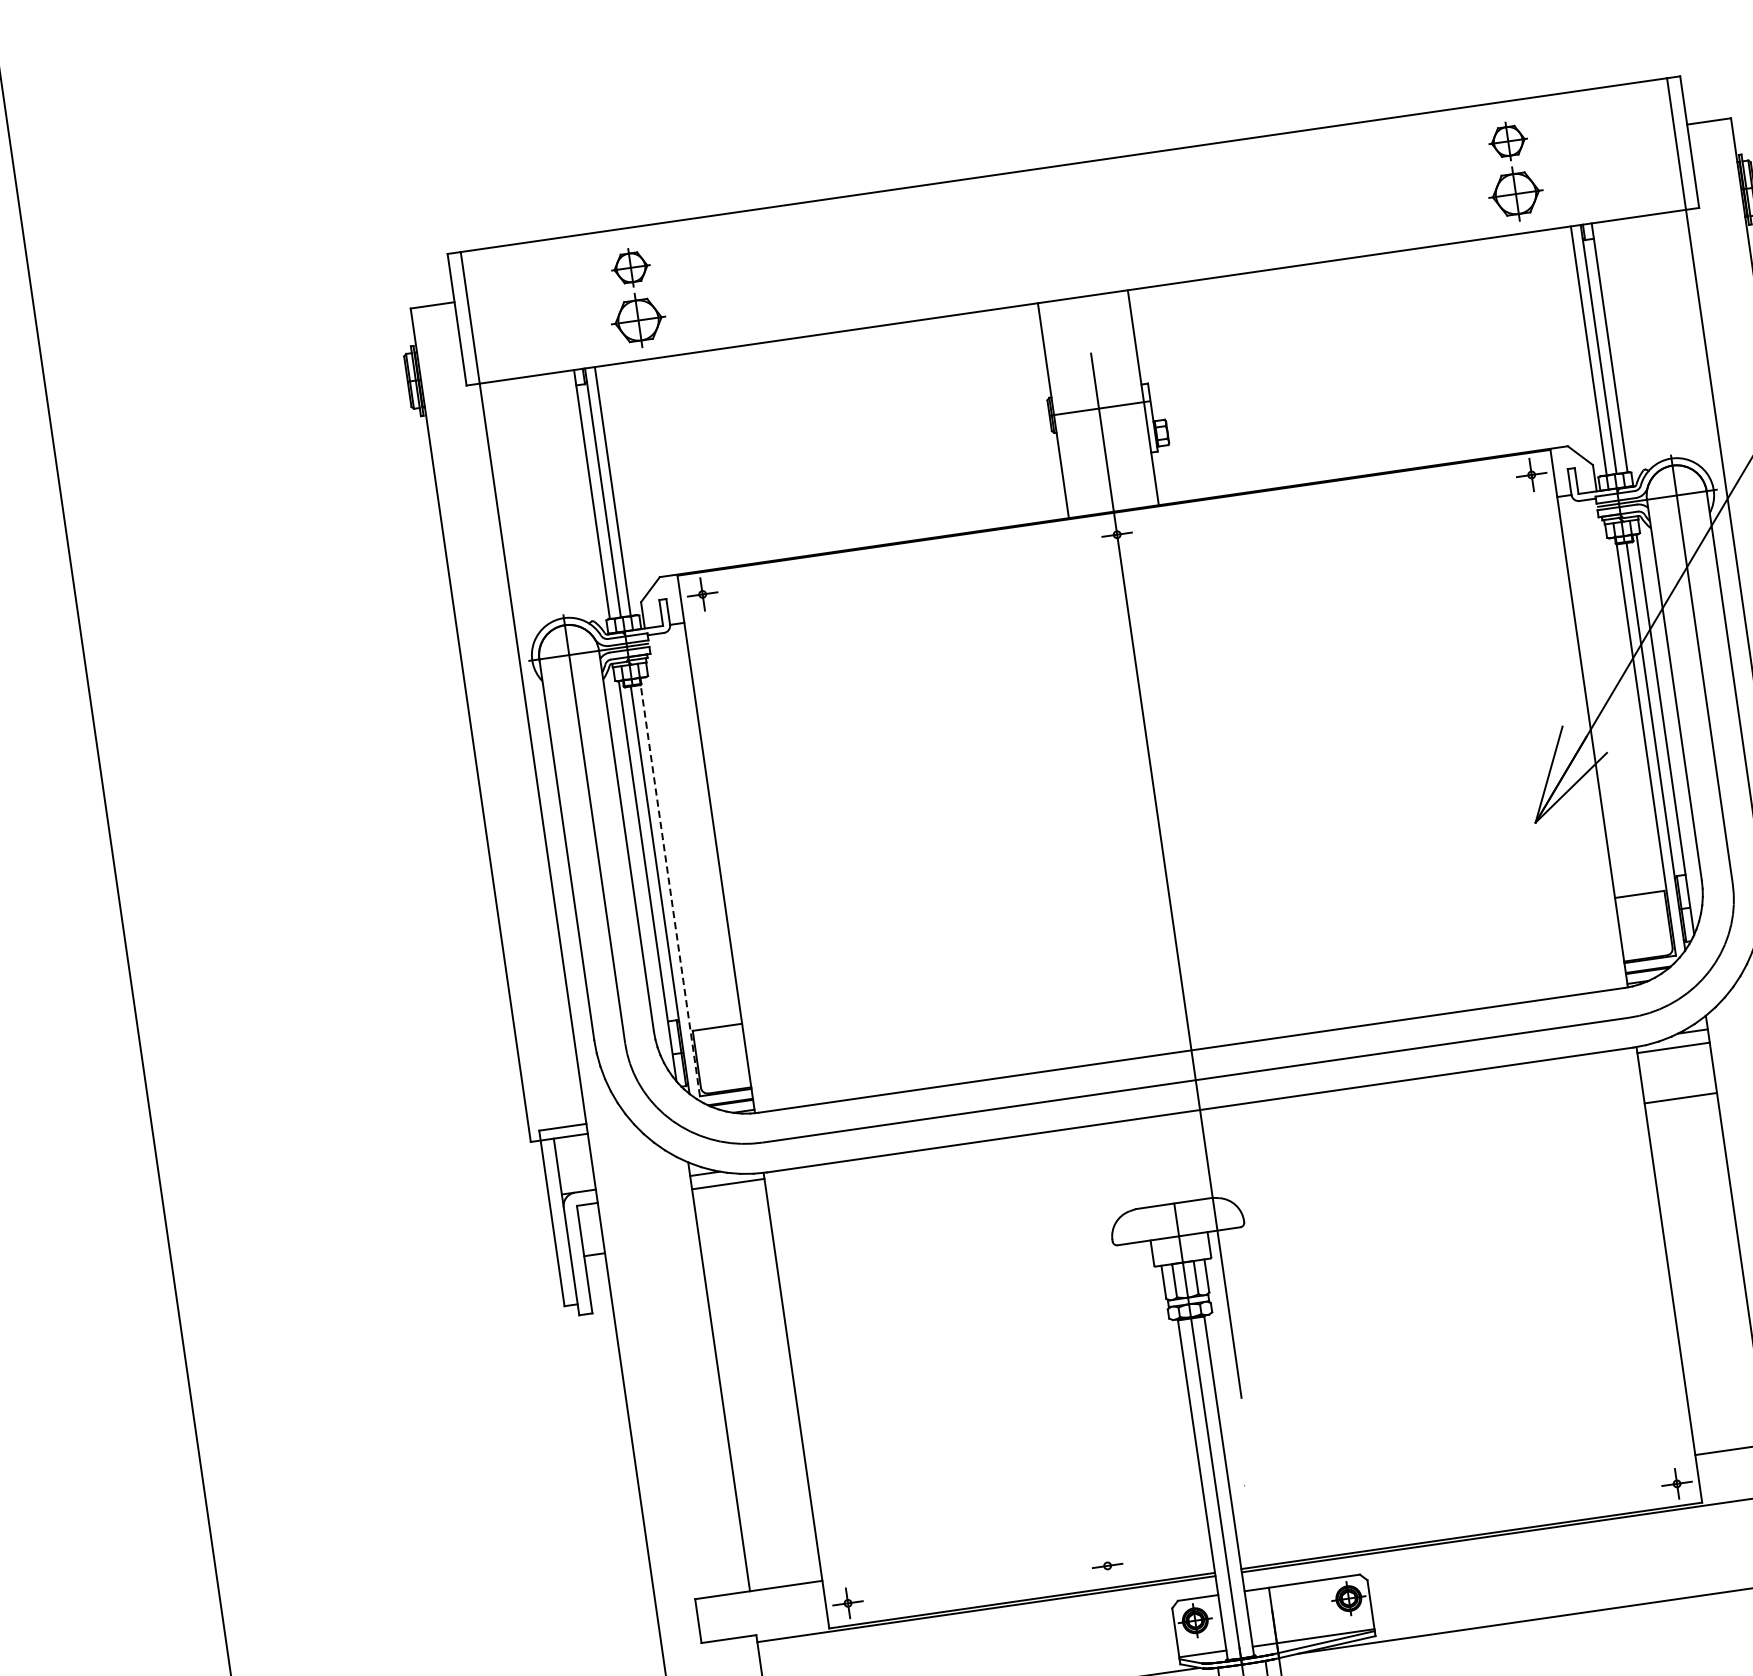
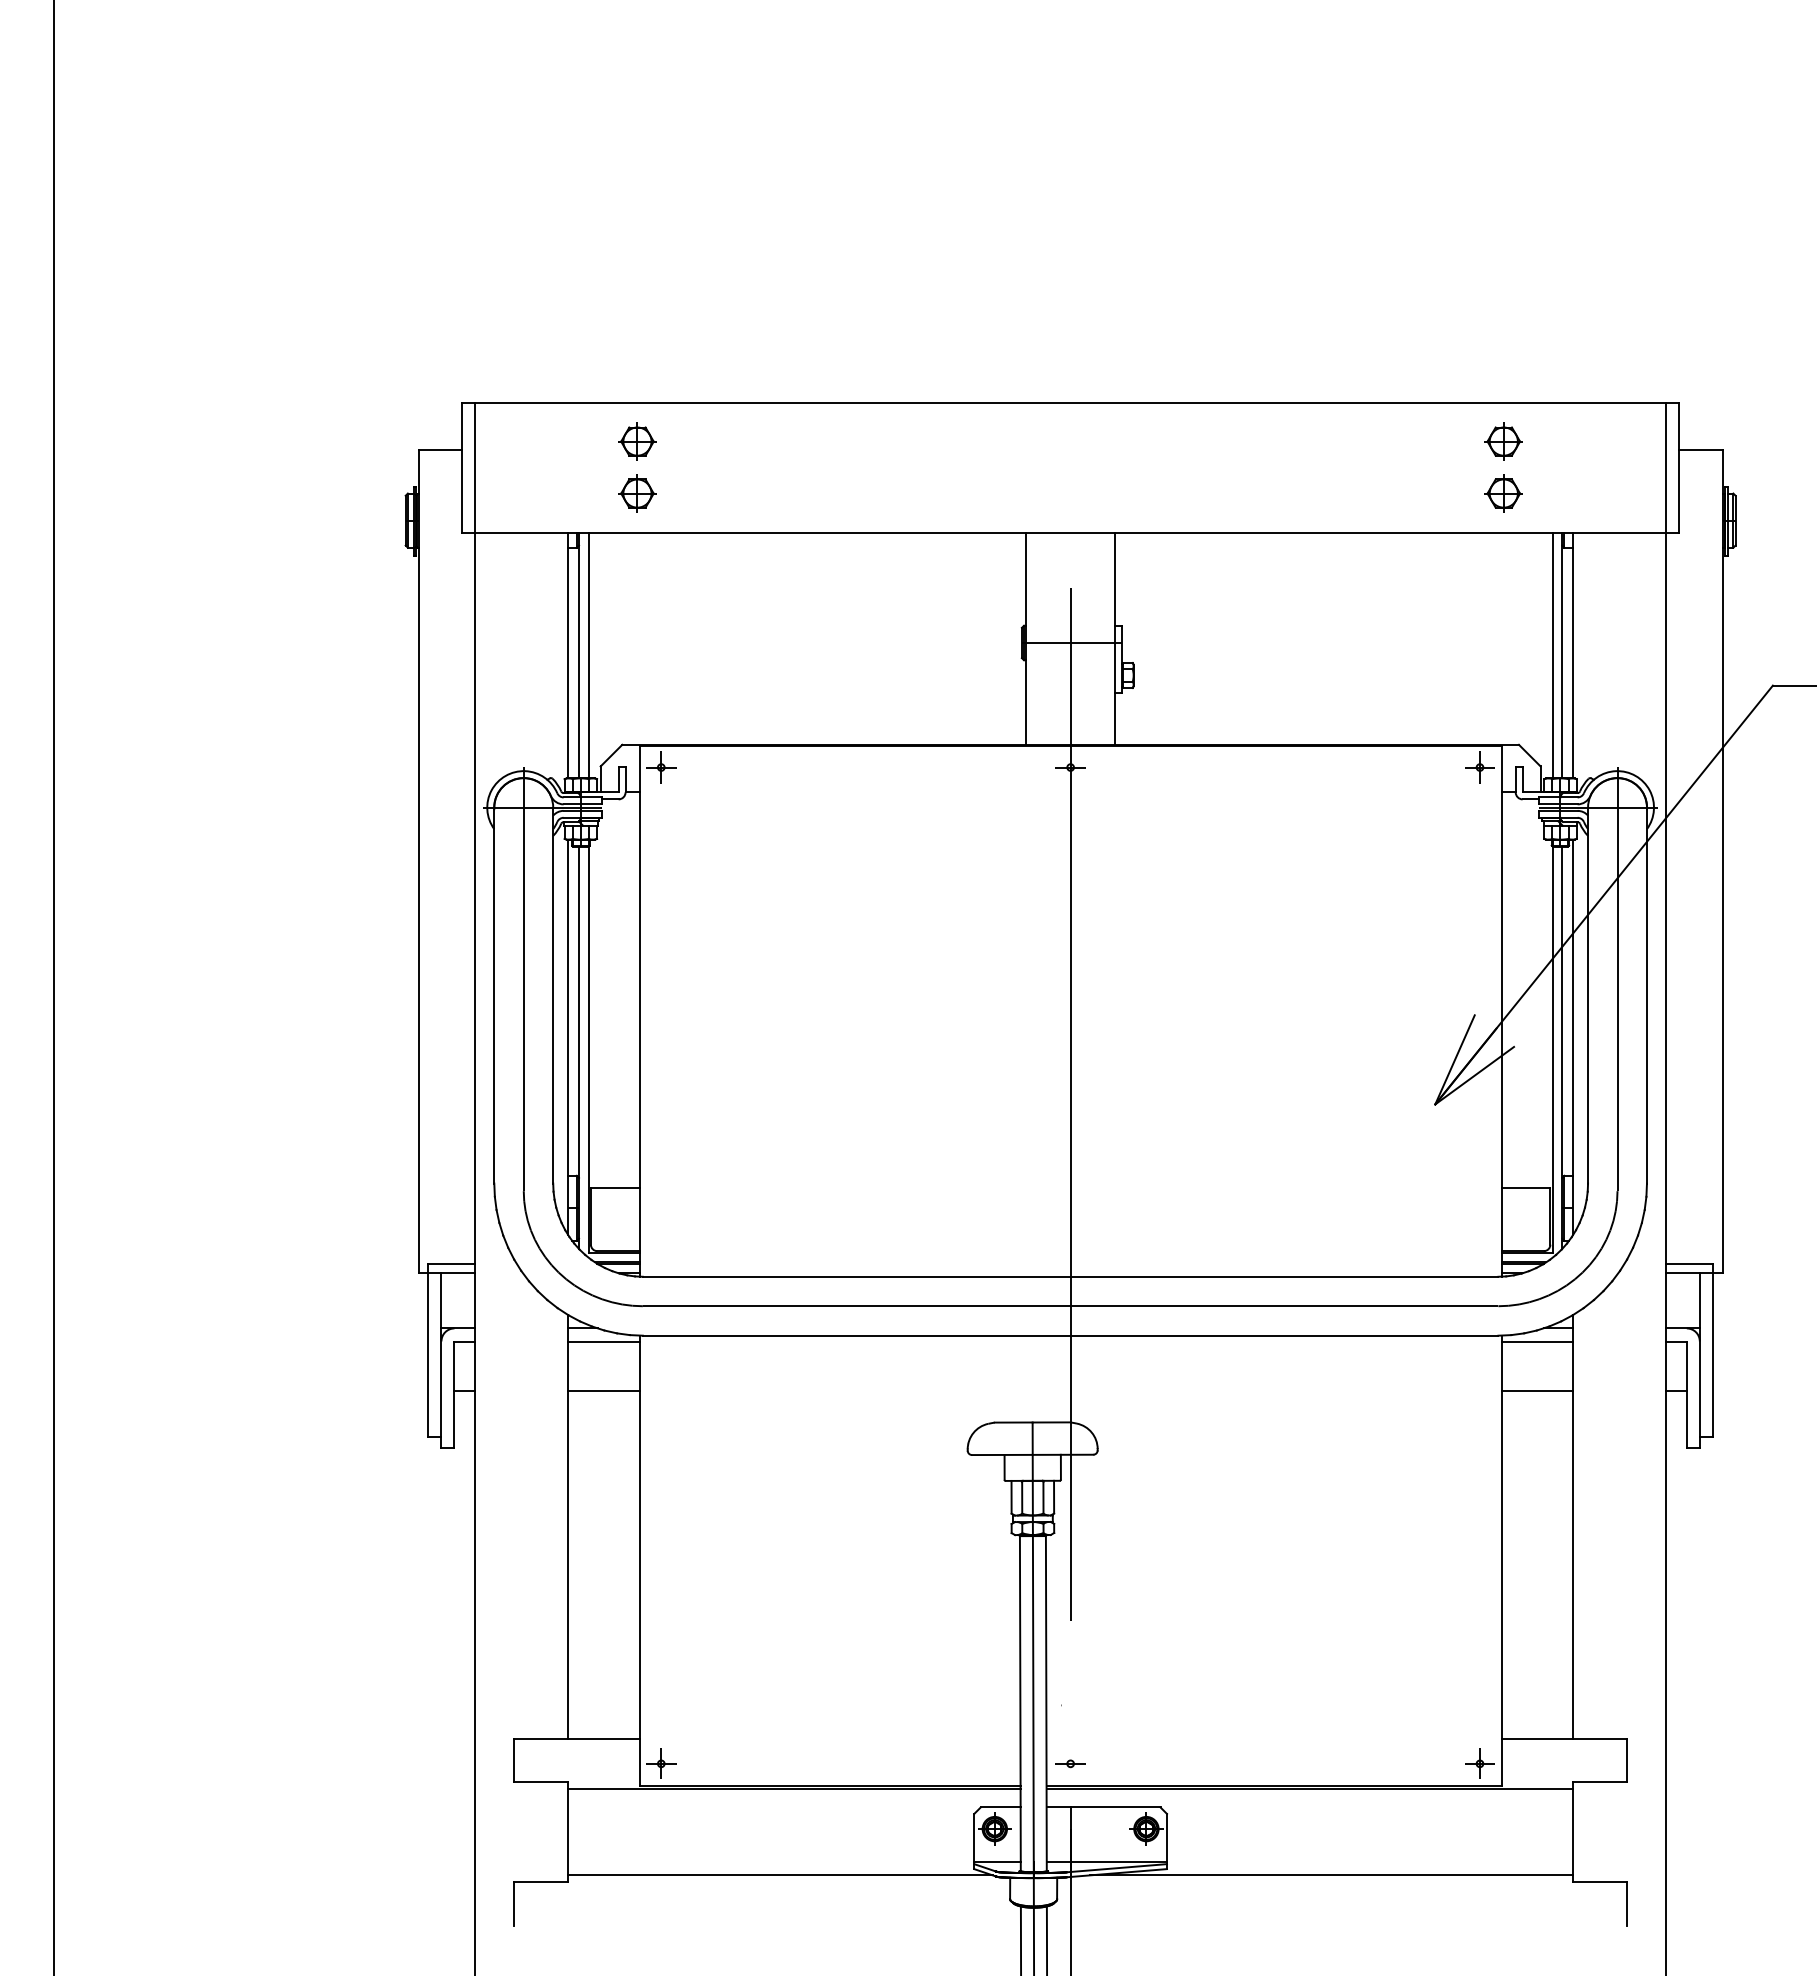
part: (1515, 194) -> (1503, 493), size x0.71
part: (638, 320) -> (637, 493), size x0.71
line: (670, 890) -> (588, 1049), dashed -> solid
line: (735, 1234) -> (603, 1391), added
part: (1107, 1565) -> (1070, 1763), moved

